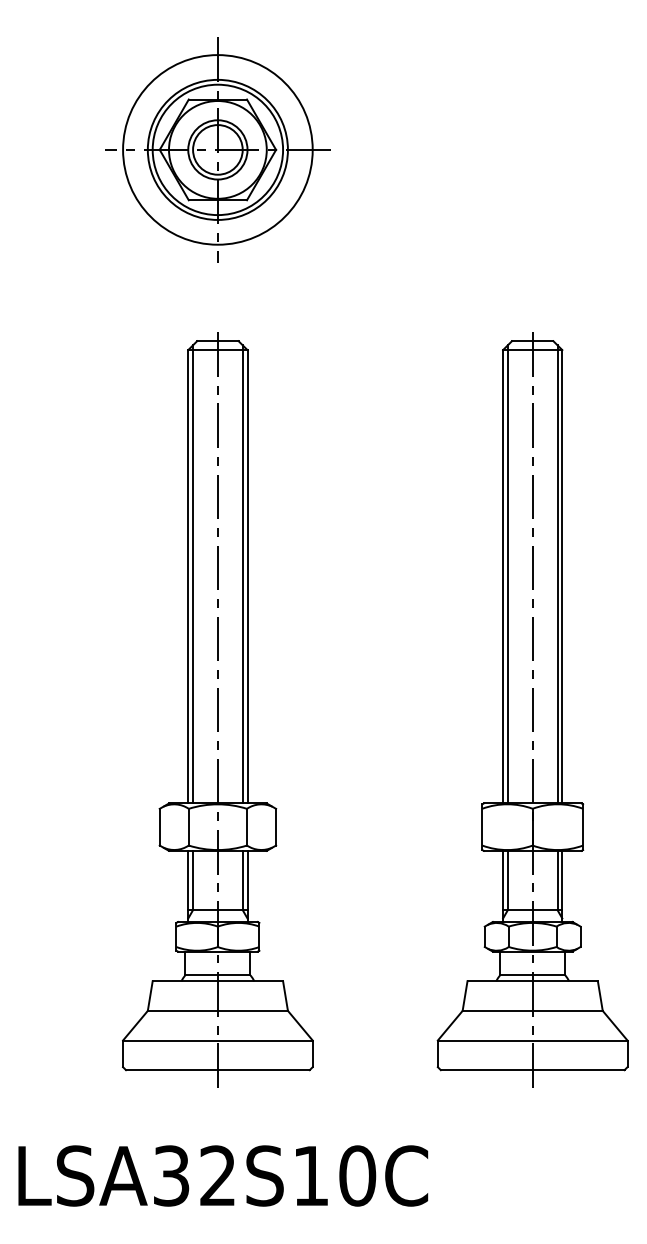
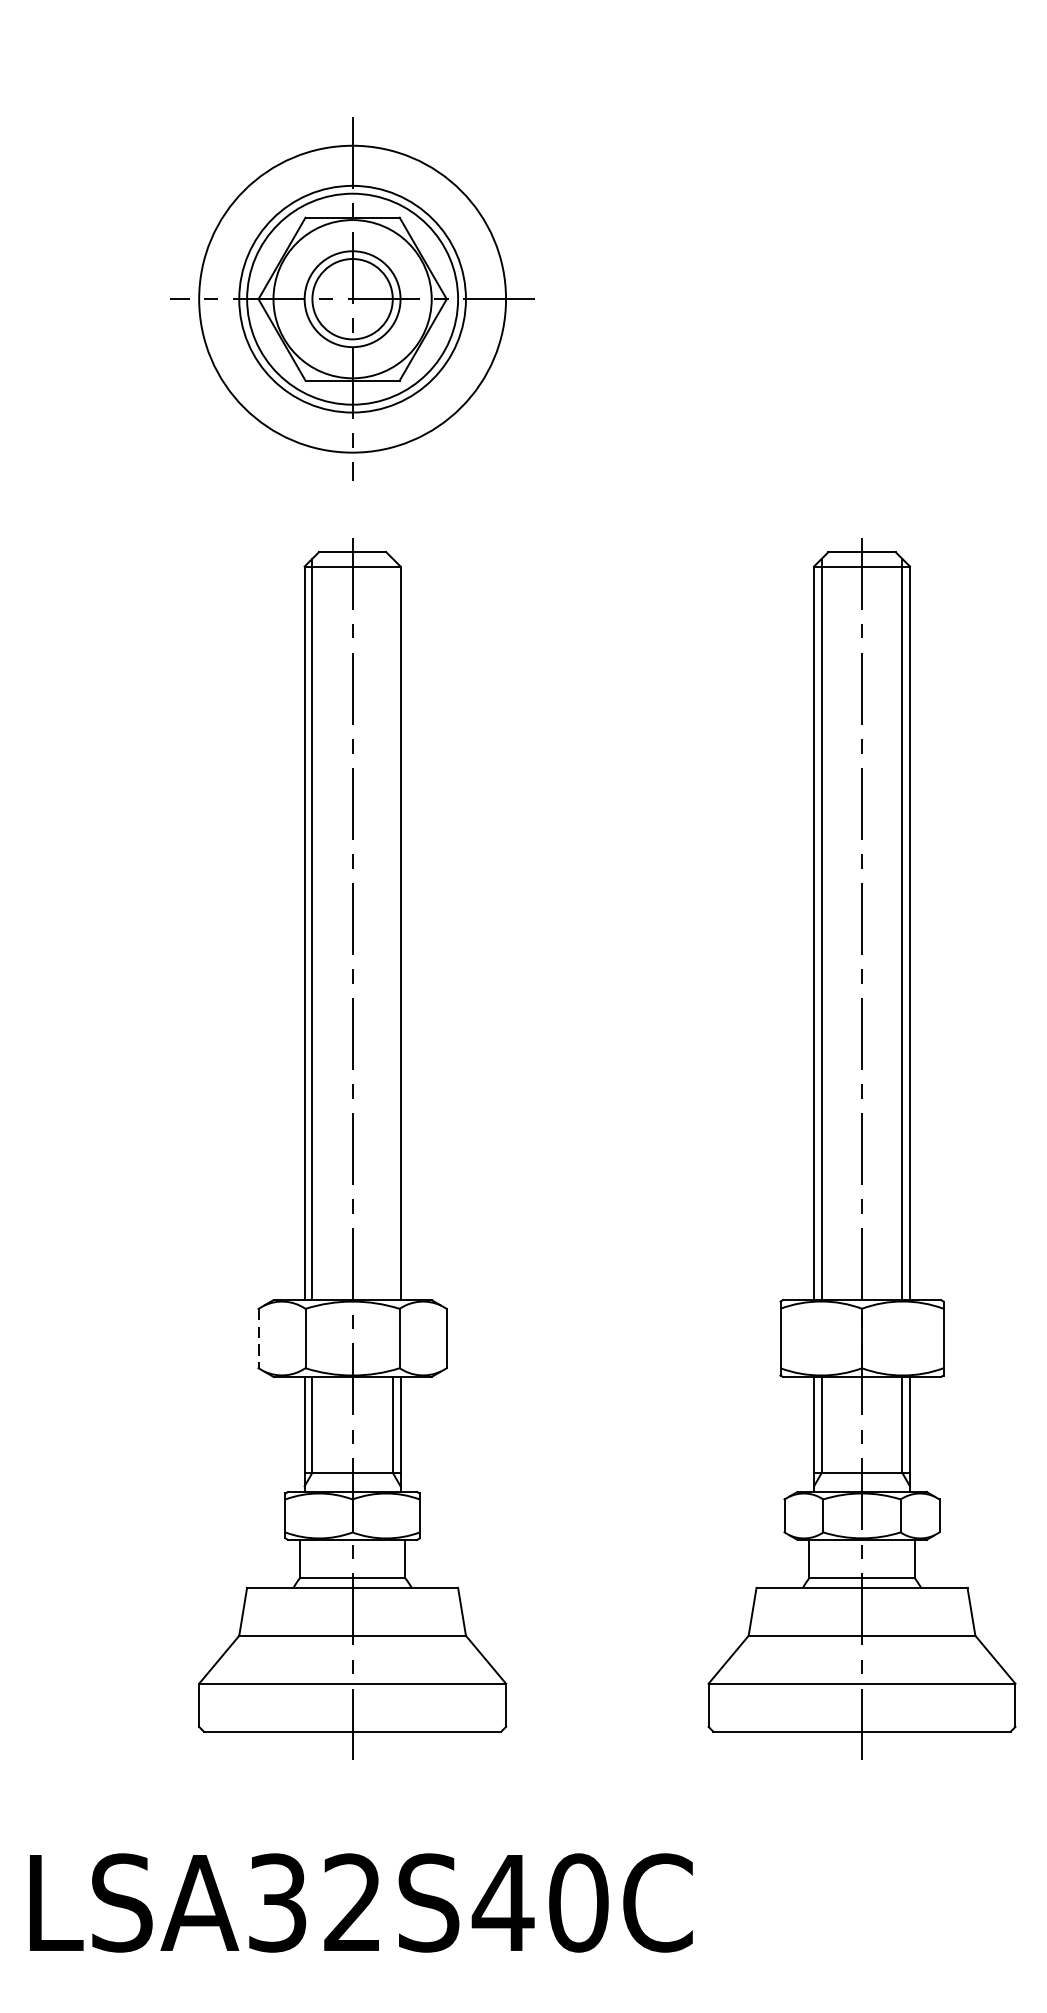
part: (217, 149) -> (351, 298), moved
line: (242, 574) -> (392, 929), removed
line: (159, 827) -> (258, 1339), solid -> dashed
text: (310, 1175) -> (502, 1902), LSA32S10C -> LSA32S40C

